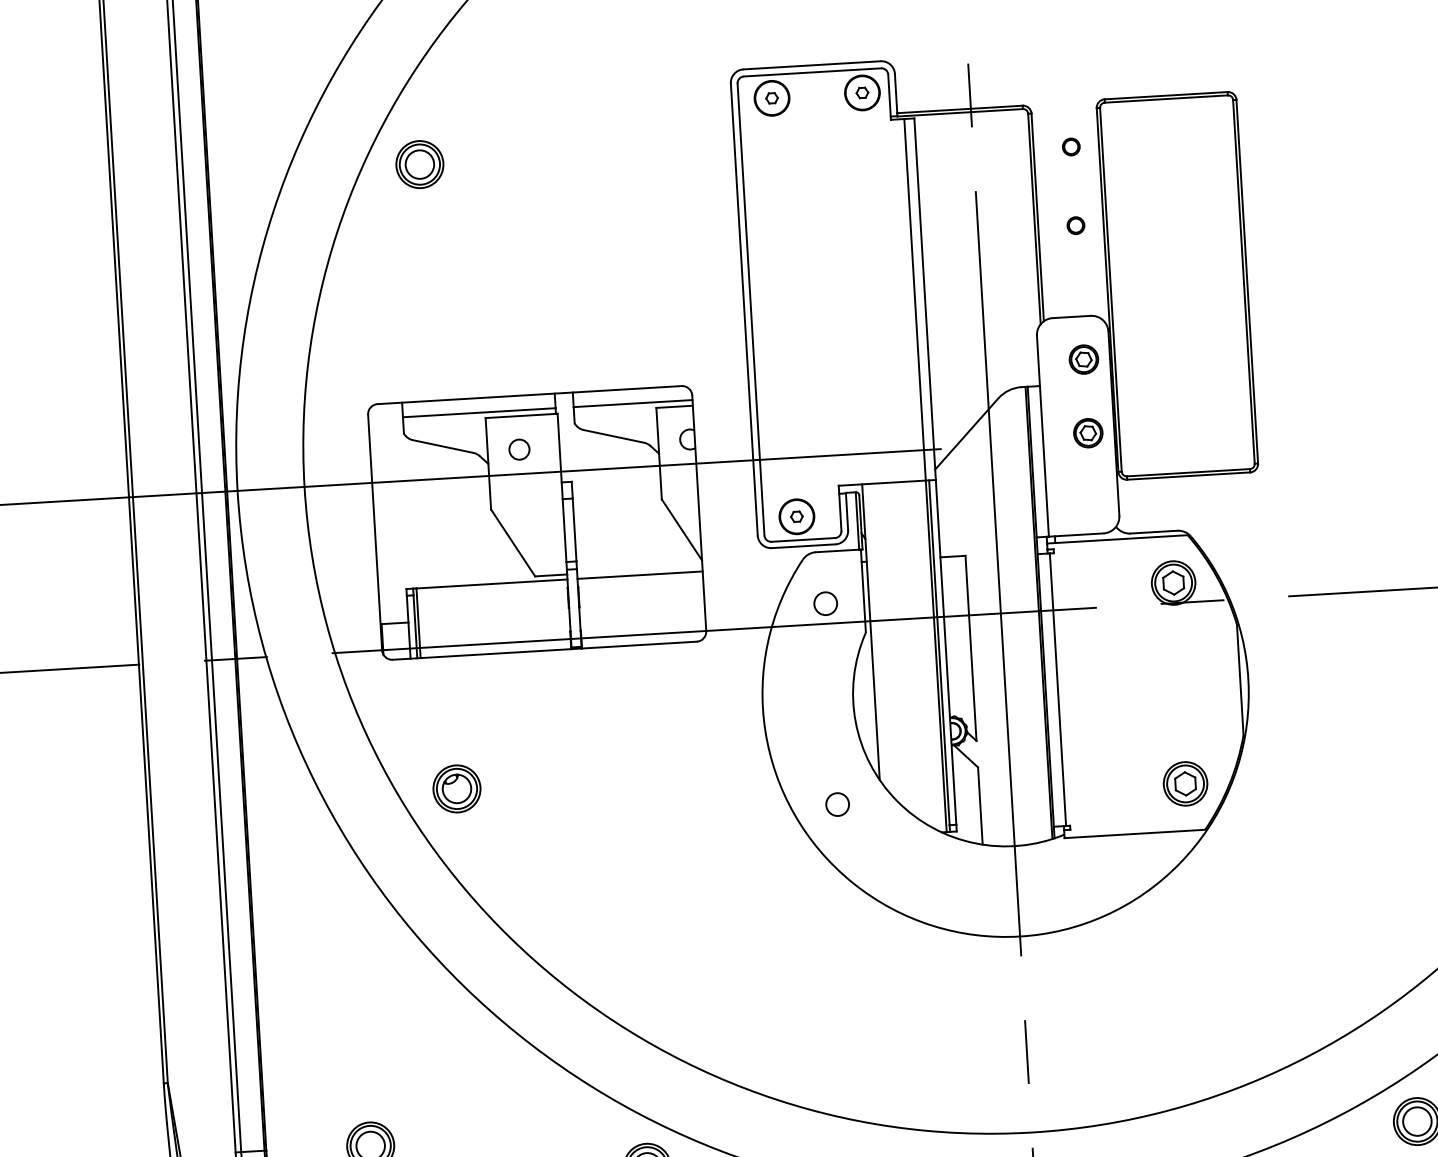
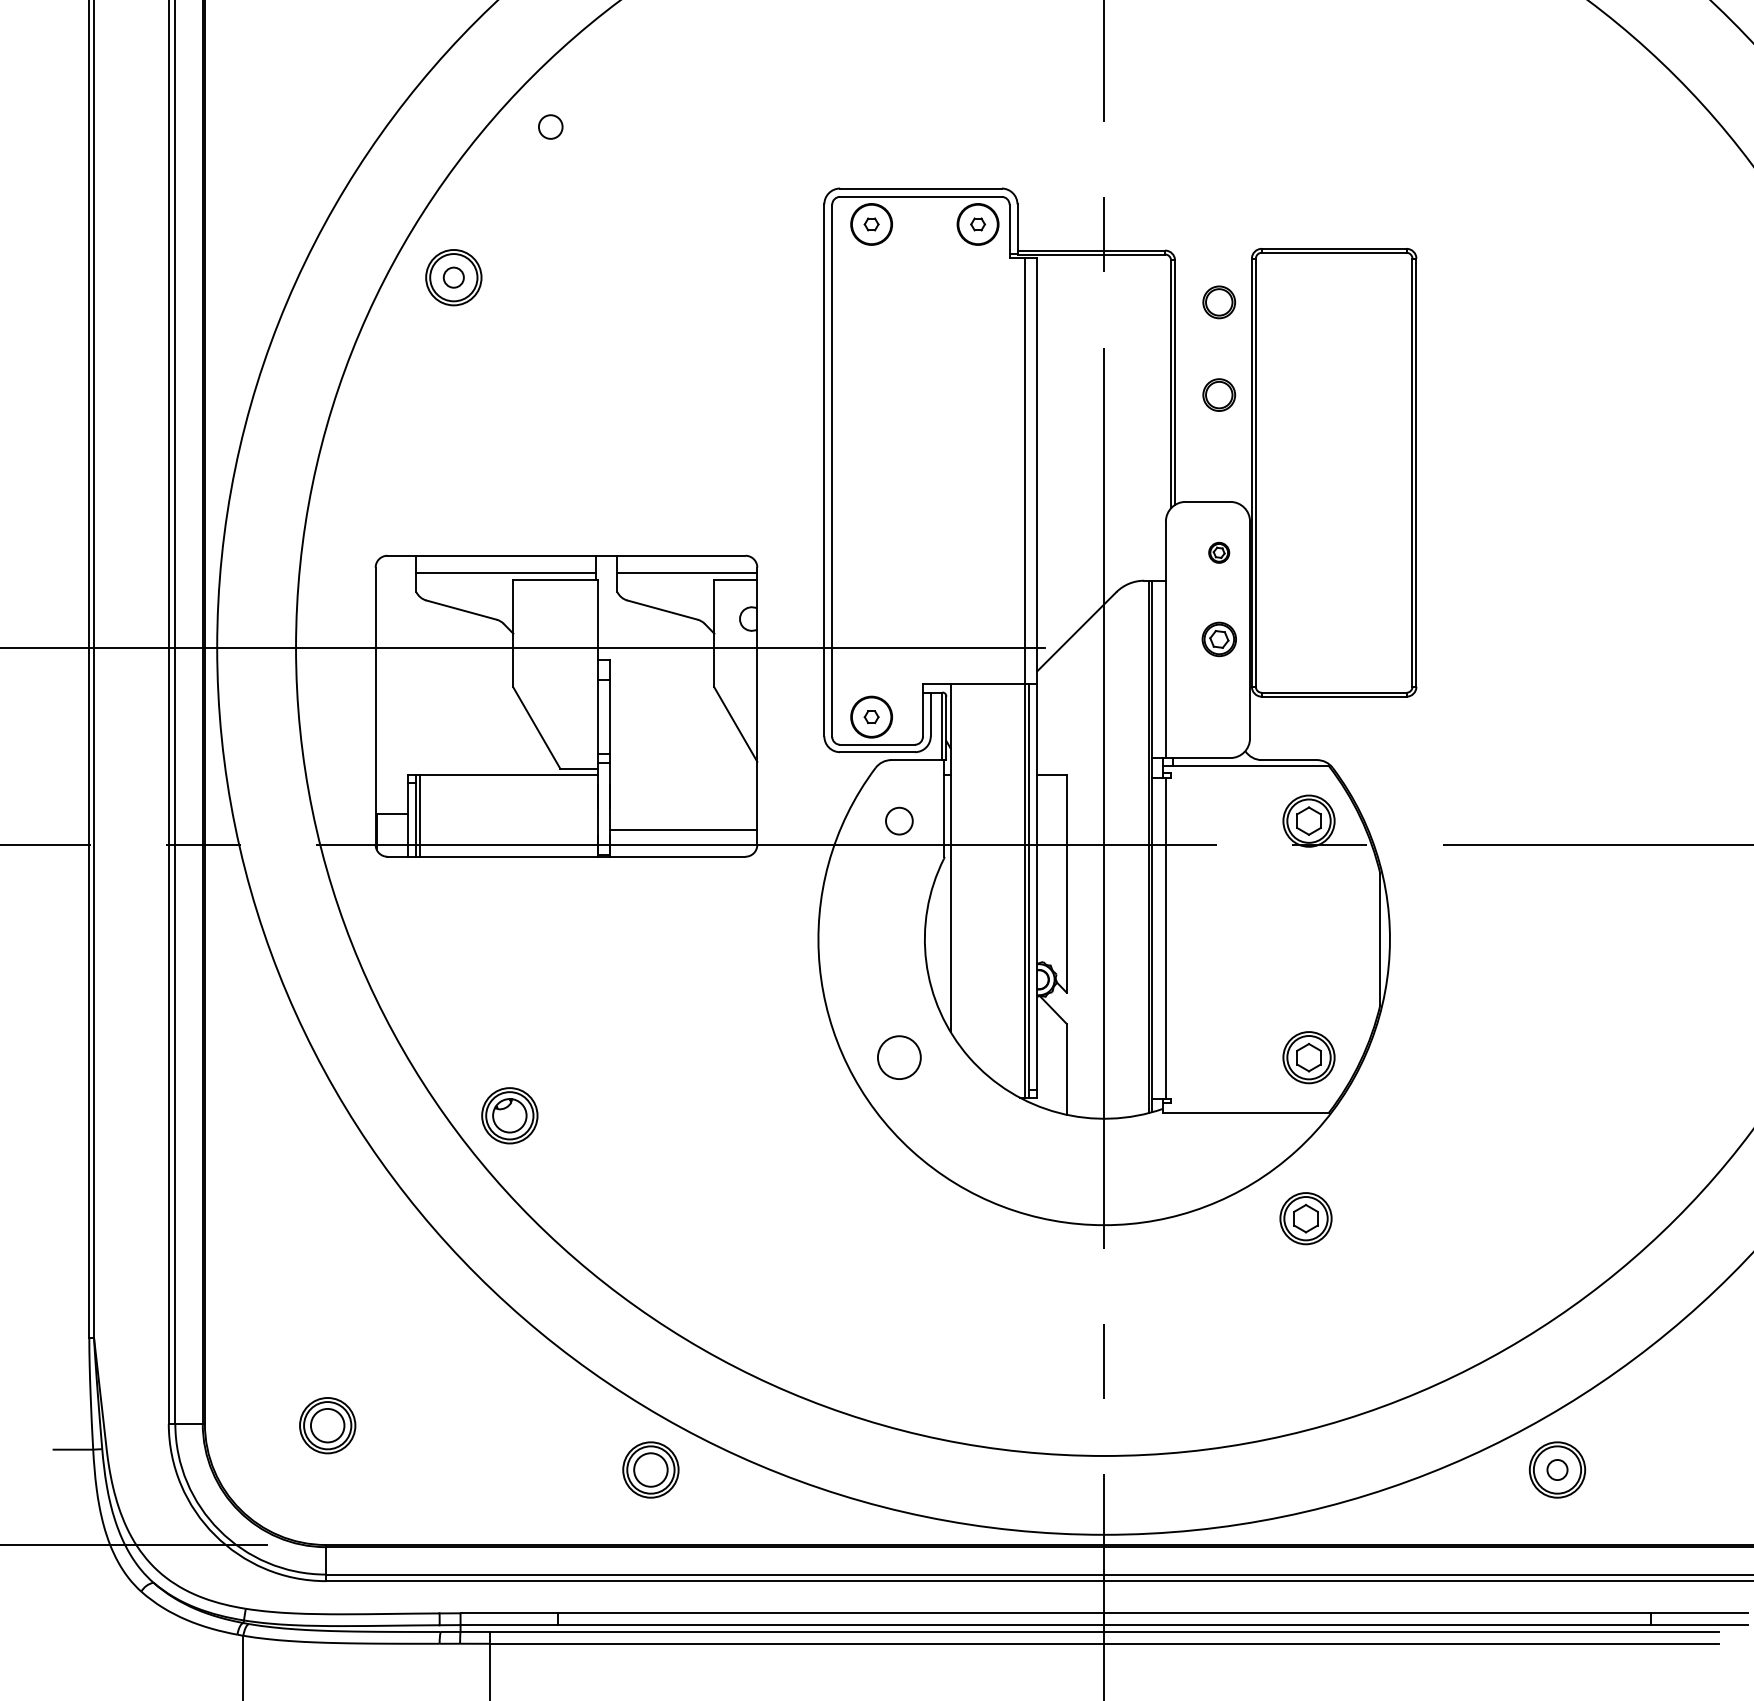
part: (1071, 147) -> (1219, 302), size x1.6
circle: (419, 164) -> (453, 277), size x0.6
part: (1076, 225) -> (1219, 394), size x1.6
part: (1083, 359) -> (1218, 552), size x0.6
circle: (519, 449) -> (550, 126), moved
line: (640, 574) -> (683, 829), moved
part: (456, 788) -> (509, 1115), moved
circle: (837, 804) -> (899, 1057), size x1.6
part: (1190, 920) -> (1305, 1218), added
circle: (1417, 1121) -> (1557, 1469), size x0.6

